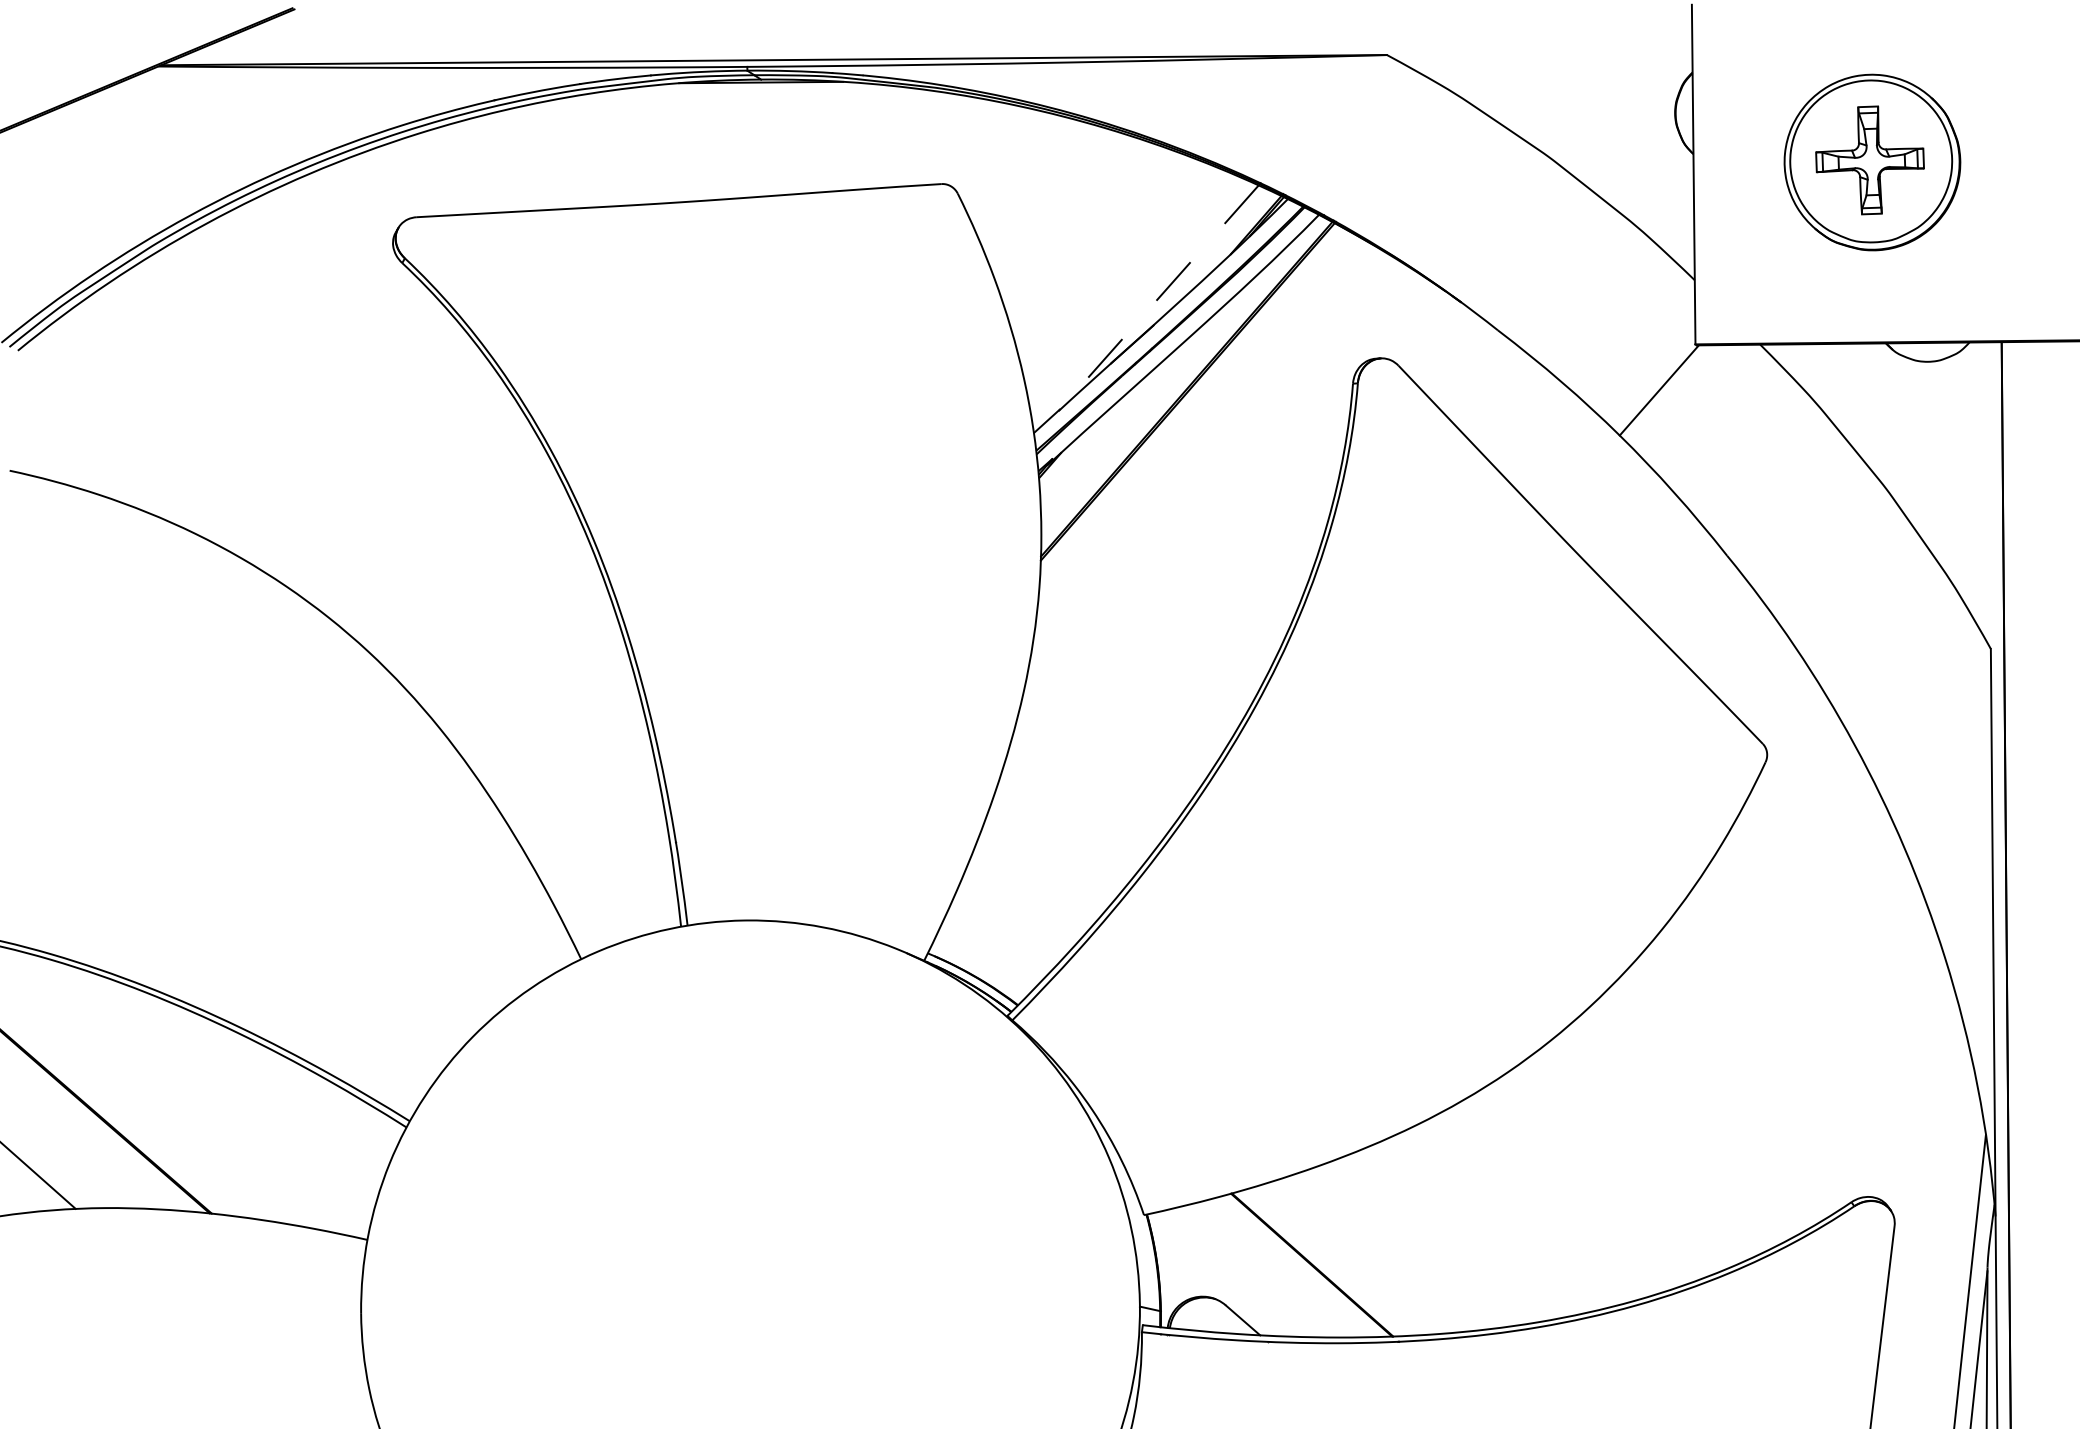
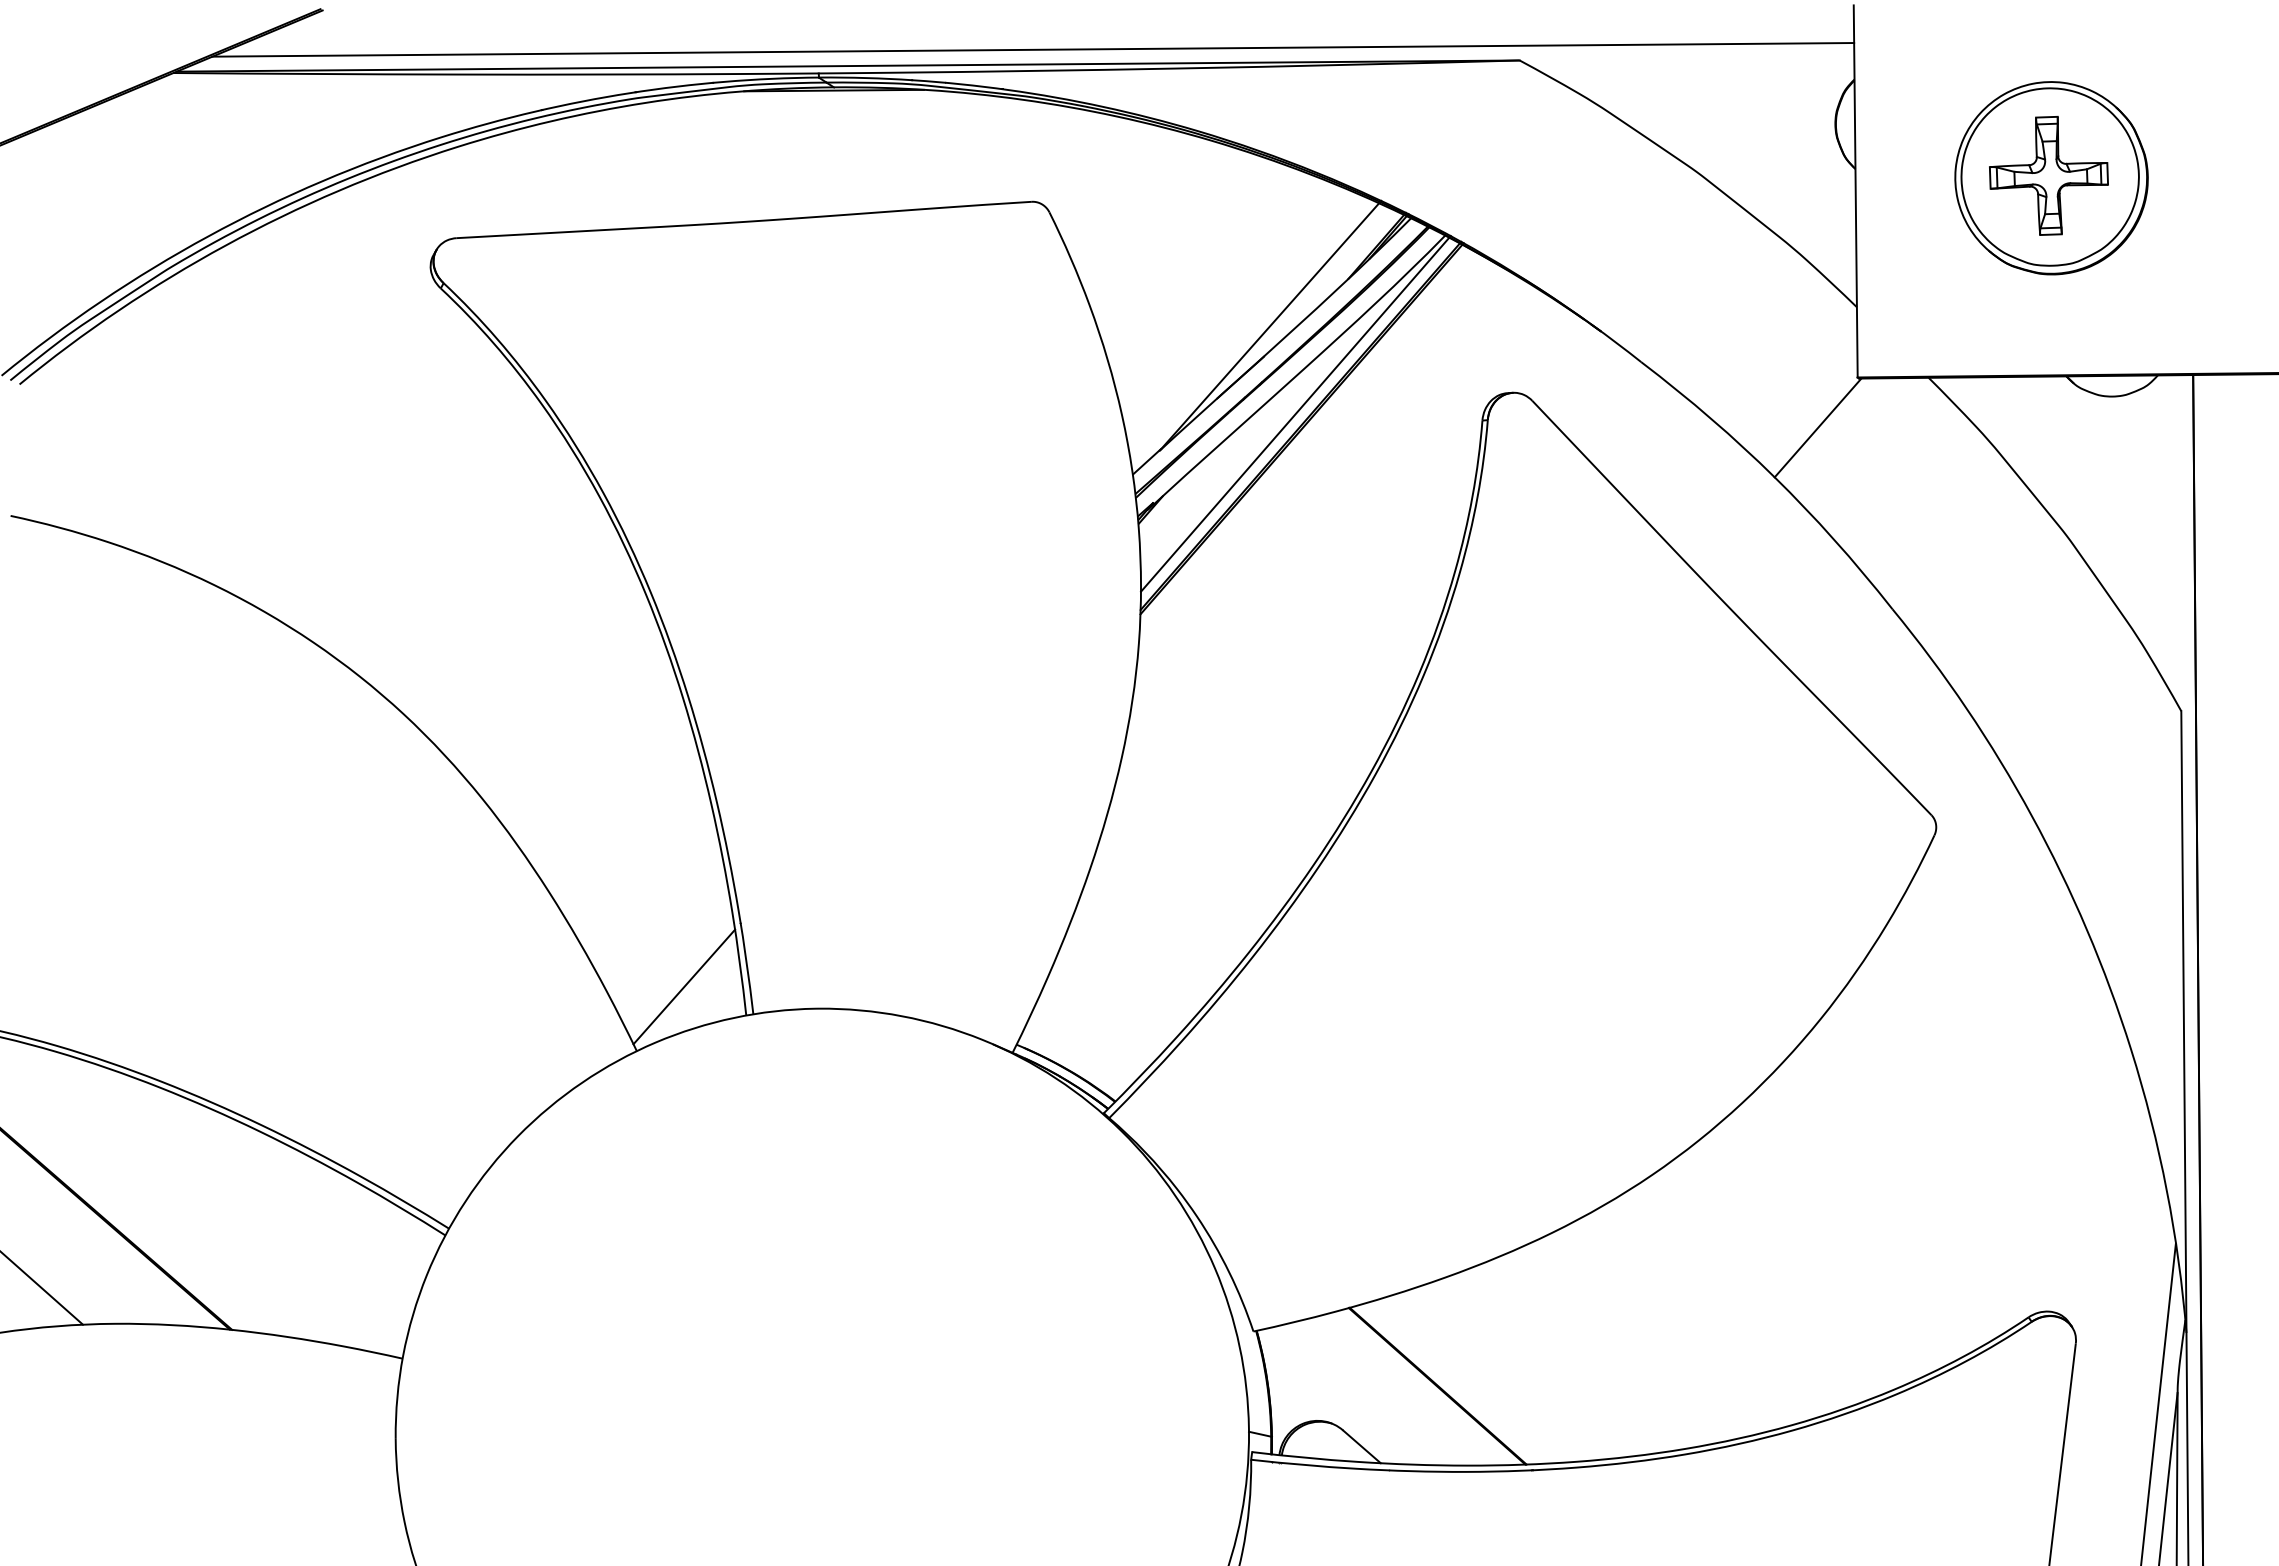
line: (943, 45) -> (1033, 49), added
line: (1158, 298) -> (1269, 327), dashed -> solid
line: (1182, 378) -> (1295, 414), added
line: (624, 900) -> (684, 986), added

